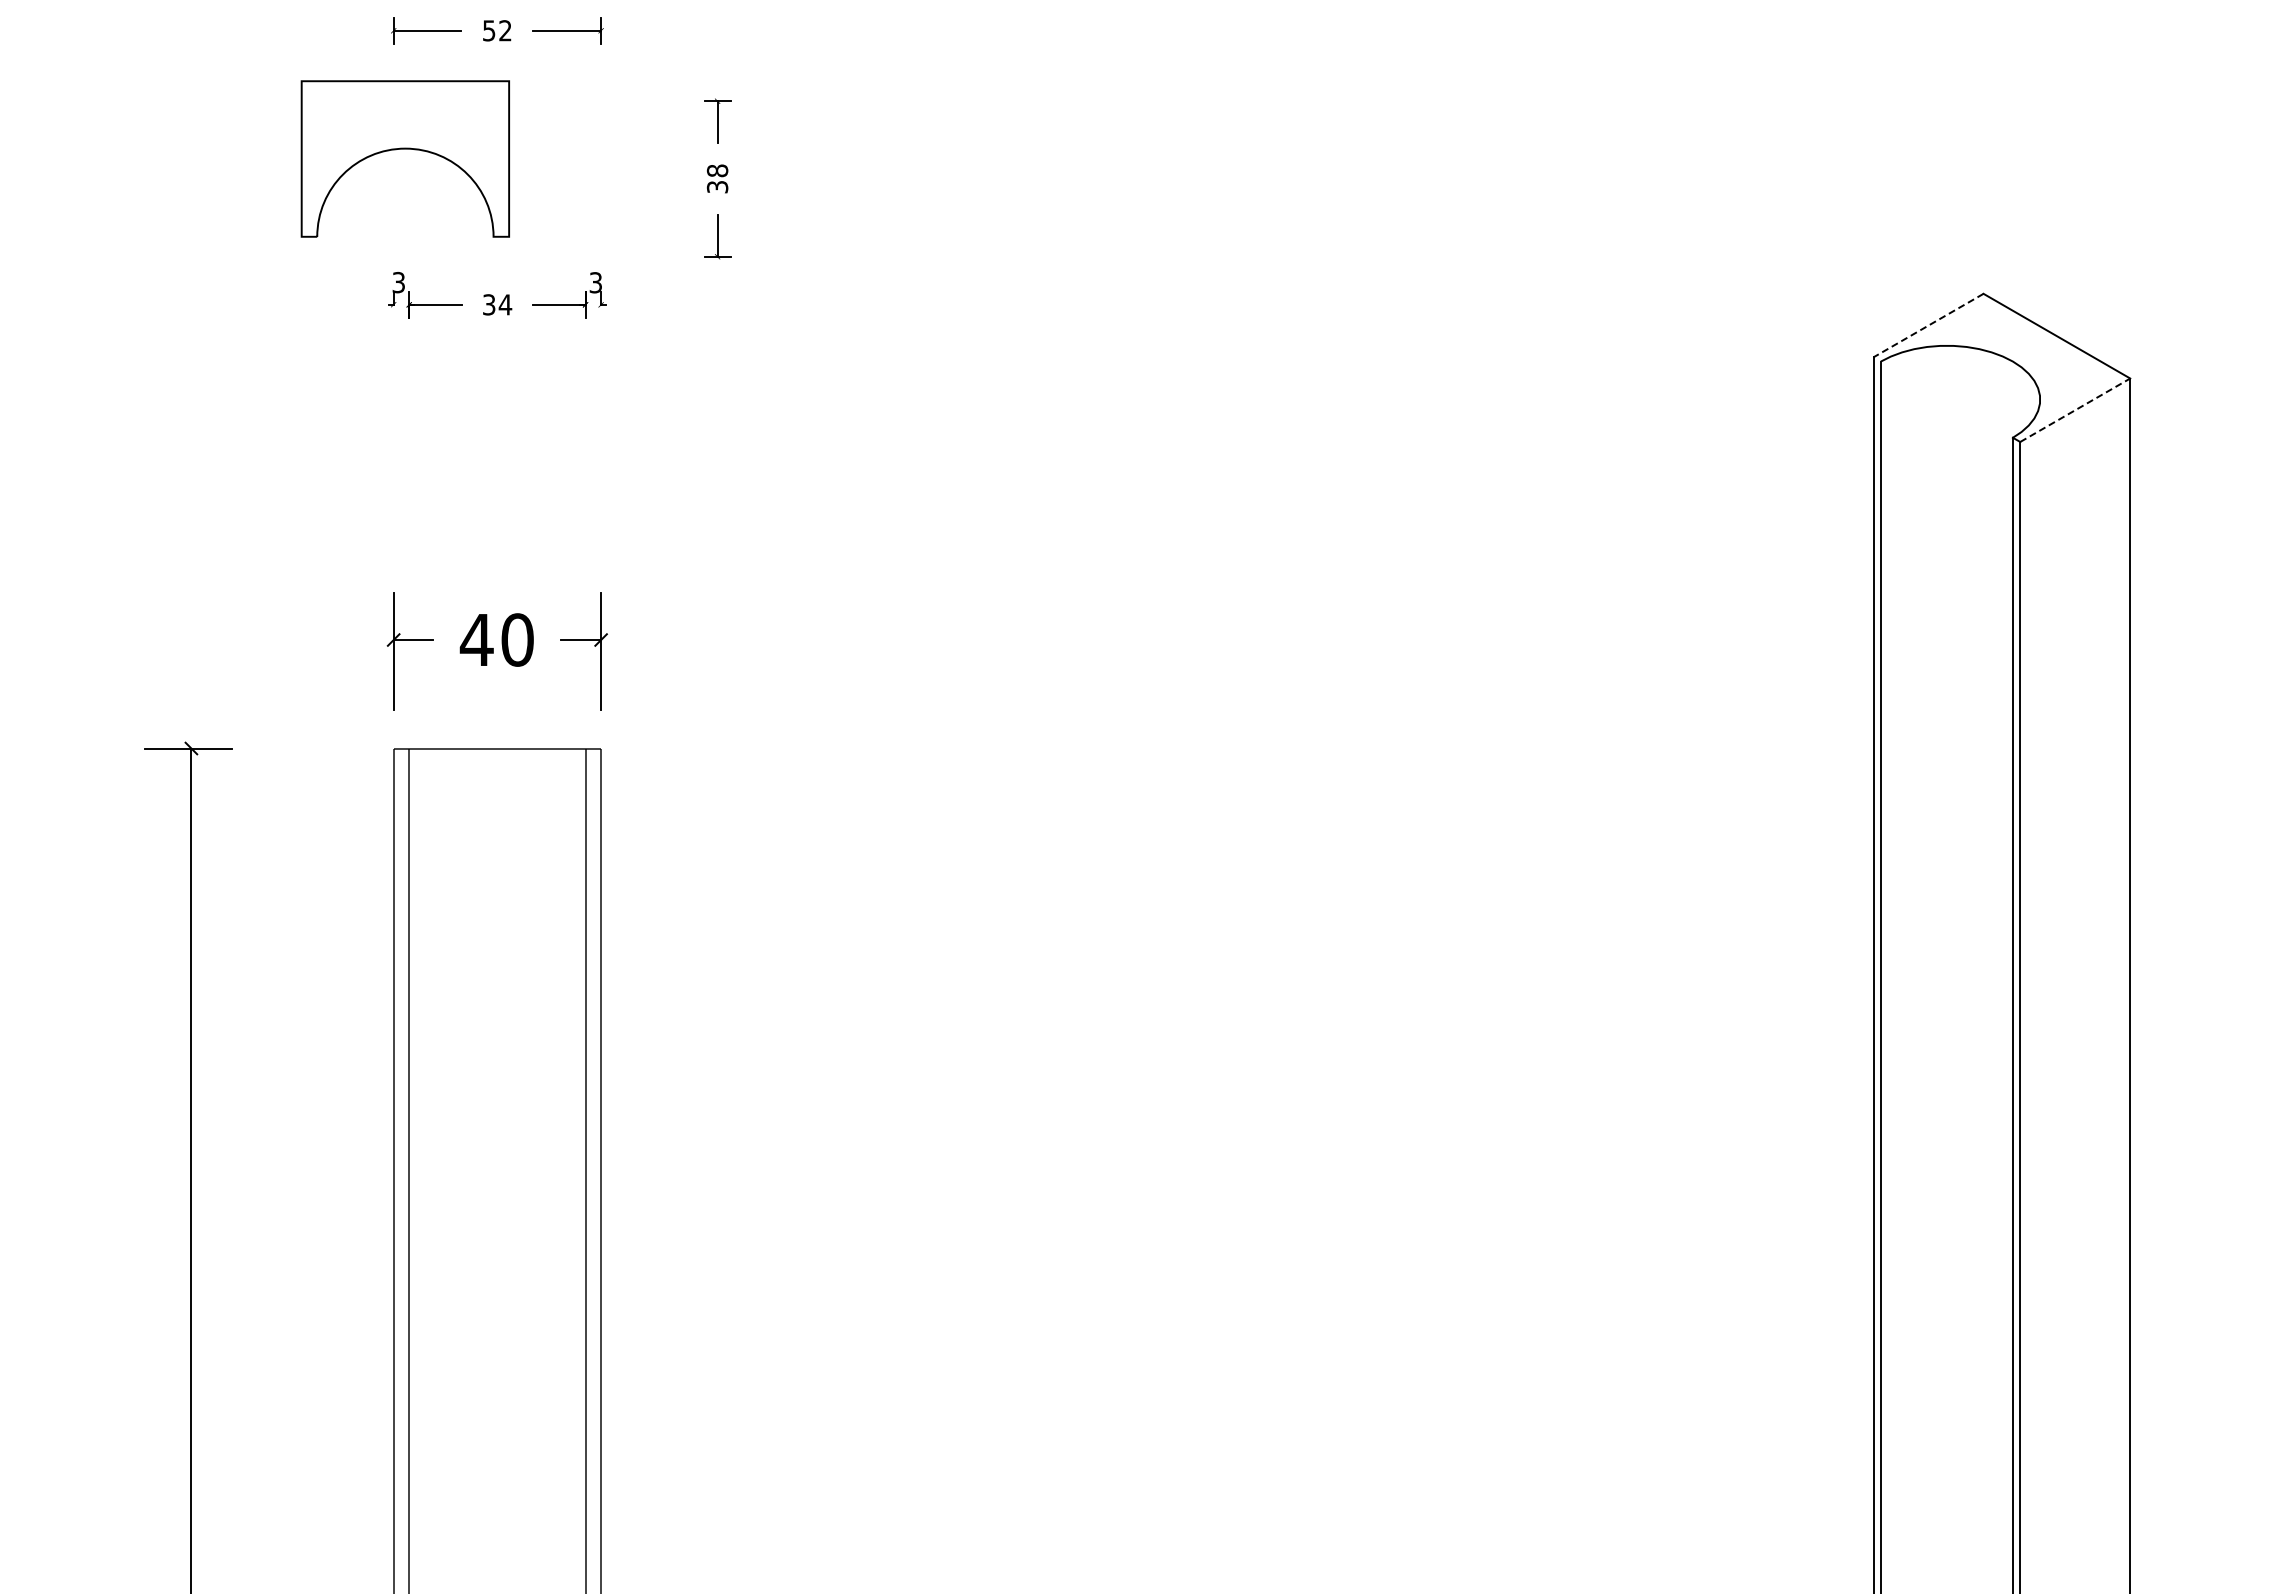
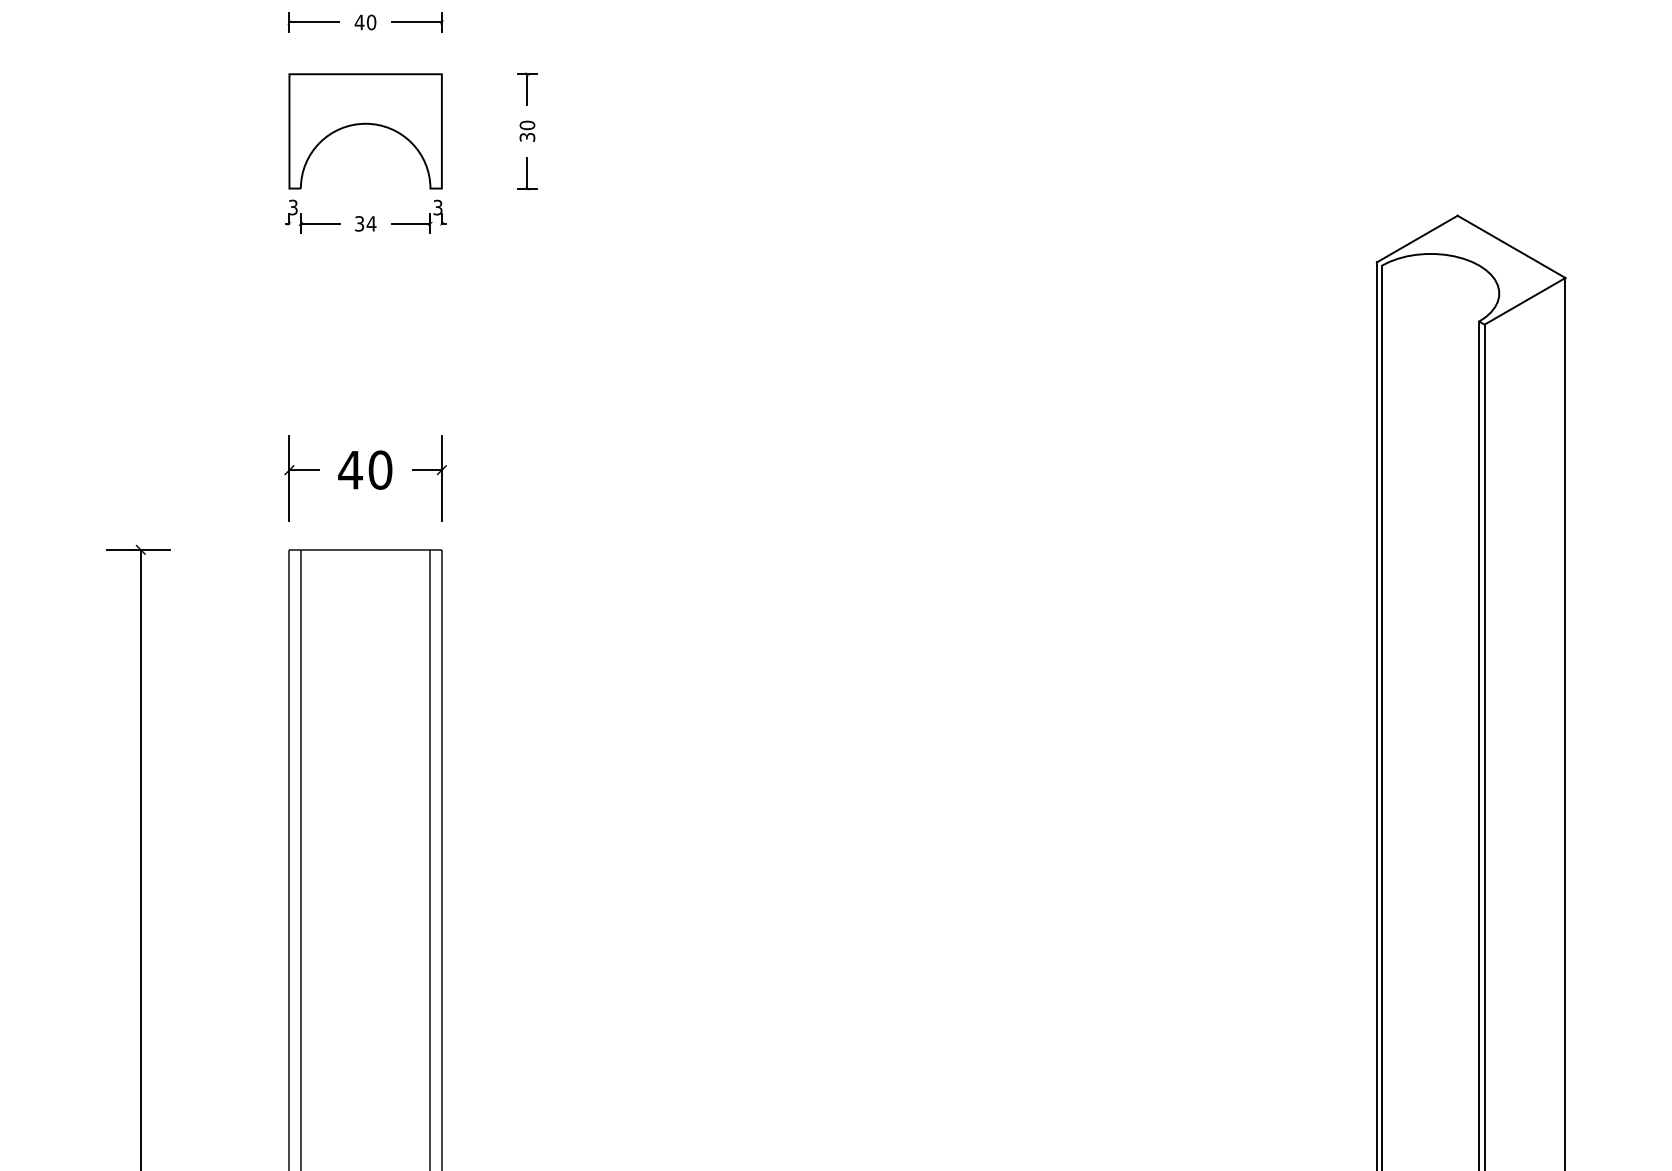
text: (496, 30) -> (364, 22), 52 -> 40
part: (404, 149) -> (364, 124), moved
text: (717, 170) -> (527, 125), 38 -> 30
line: (1928, 325) -> (1417, 239), dashed -> solid
line: (2075, 410) -> (1525, 301), dashed -> solid

